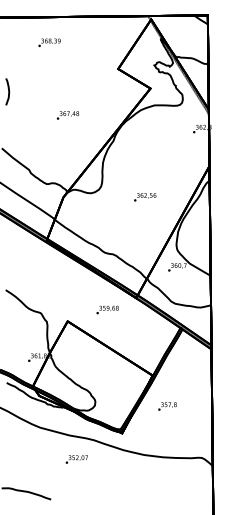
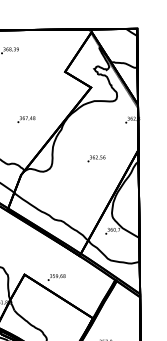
text: (67, 115) -> (26, 119), moved
text: (145, 197) -> (96, 159), moved
text: (107, 309) -> (56, 277), moved

